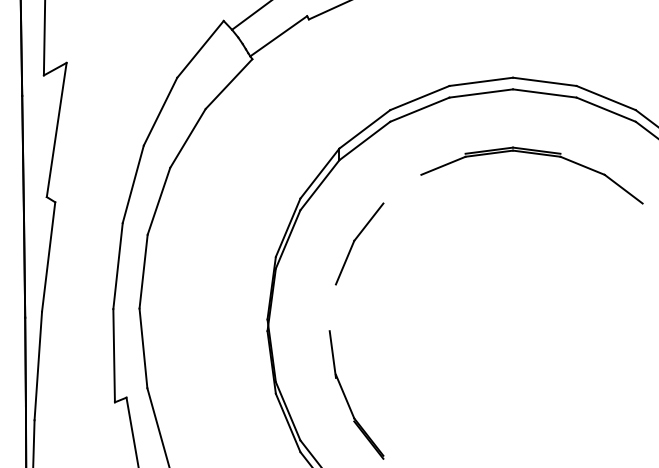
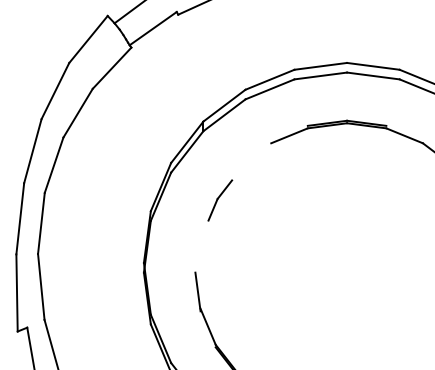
part: (359, 243) -> (220, 200), size x0.6

